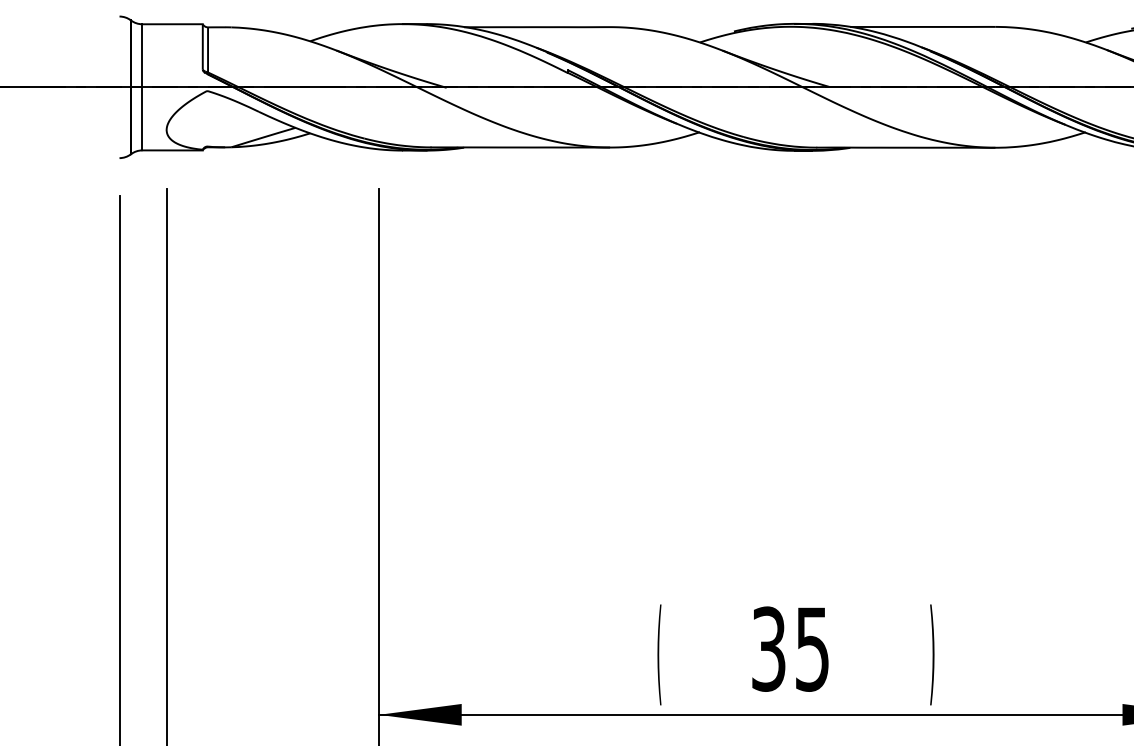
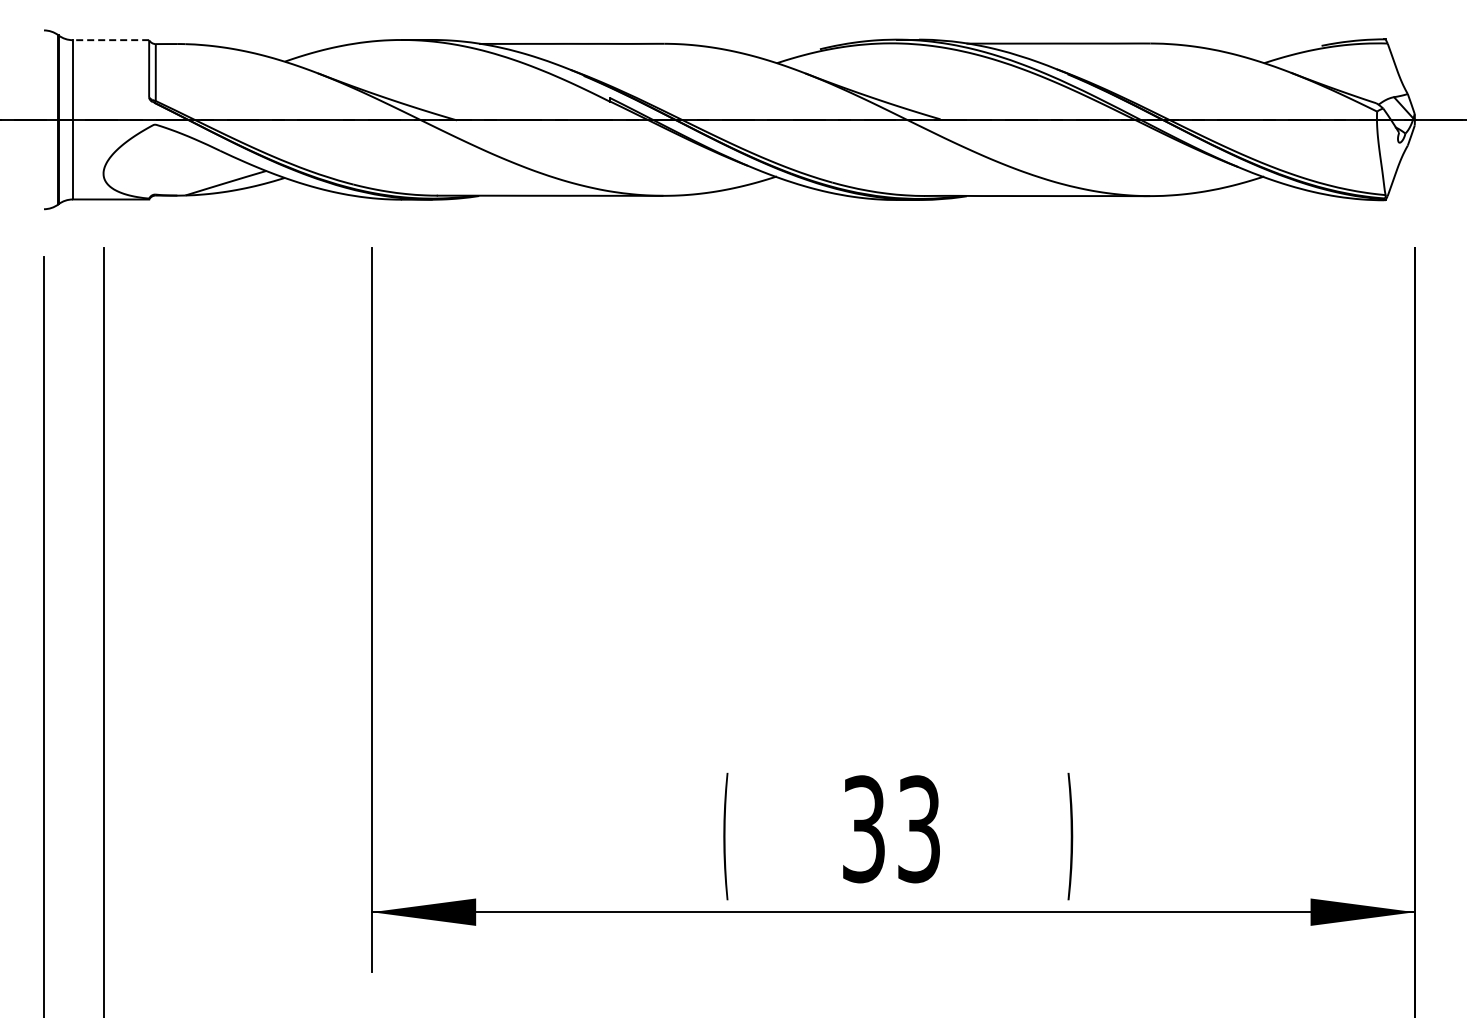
line: (172, 24) -> (110, 40), solid -> dashed
text: (812, 648) -> (918, 828), 35 -> 33

